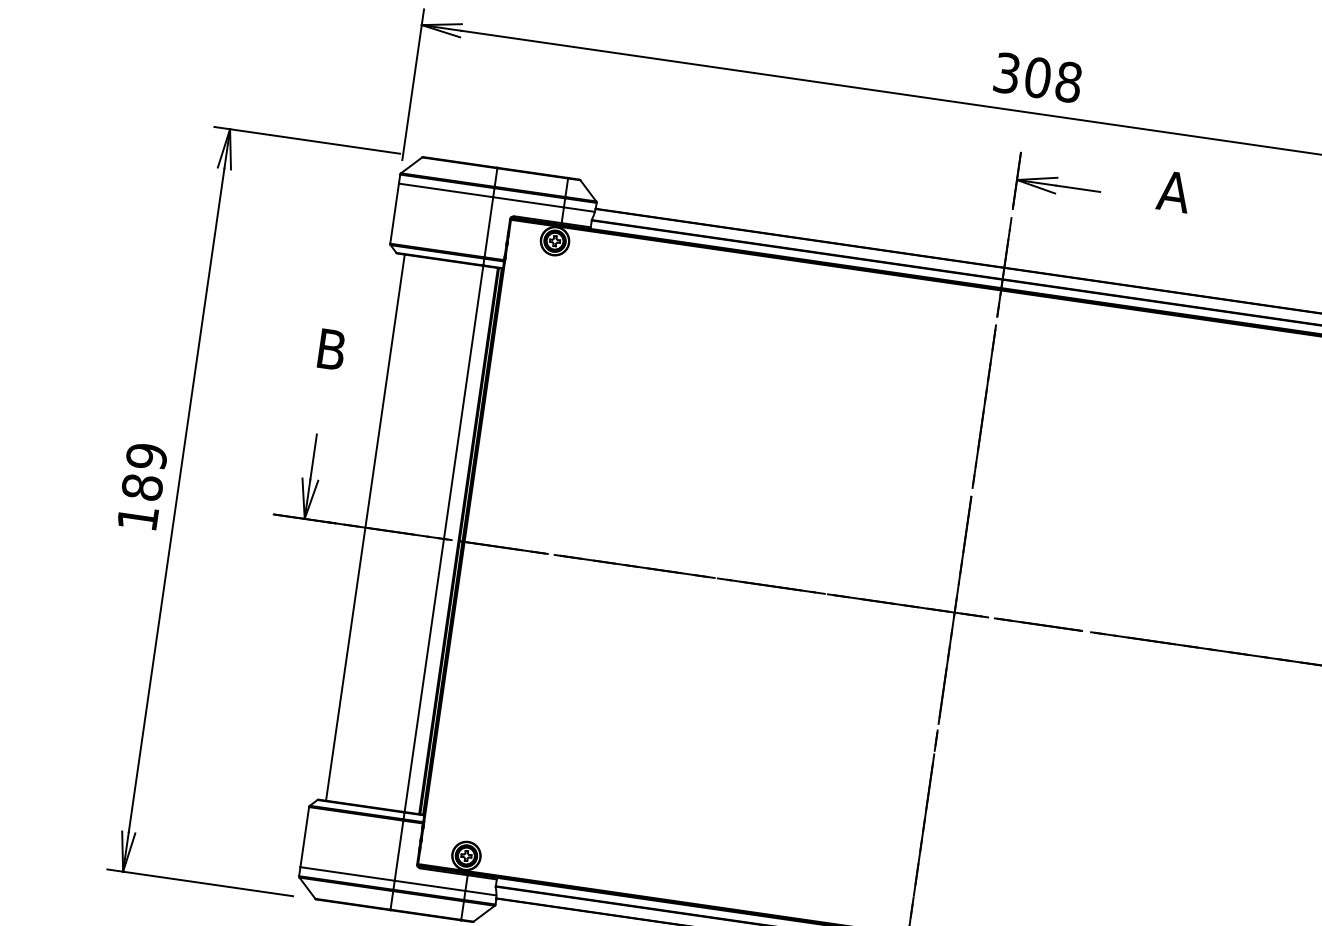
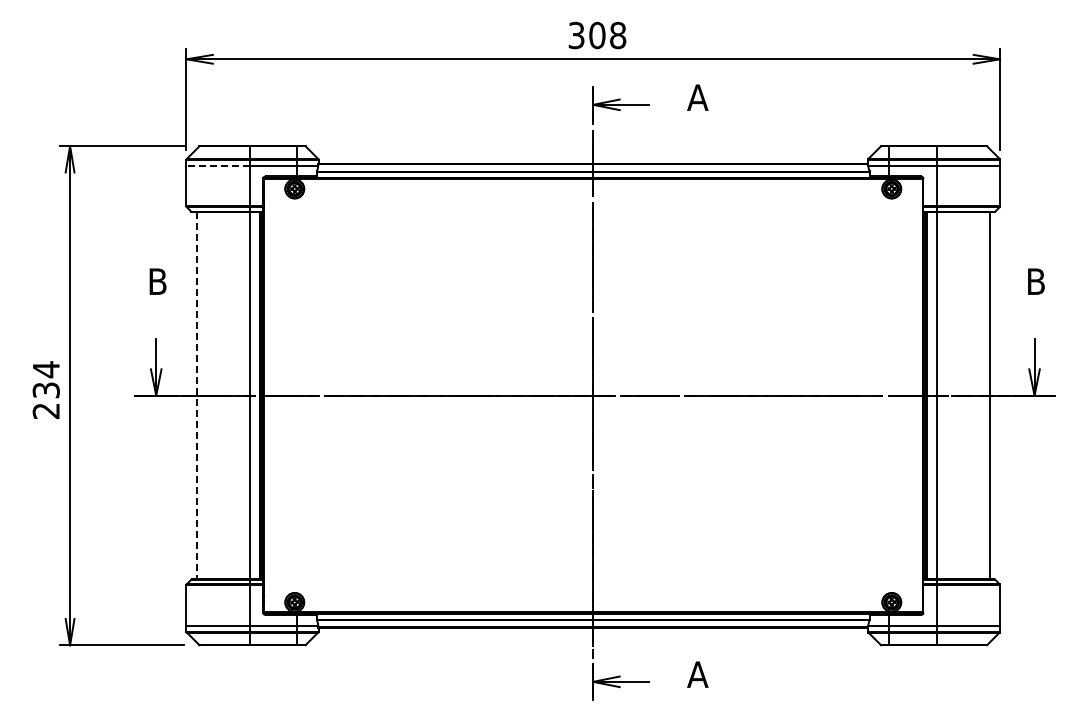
line: (446, 189) -> (218, 165), solid -> dashed
text: (141, 485) -> (45, 389), 189 -> 234
line: (366, 527) -> (197, 395), solid -> dashed

